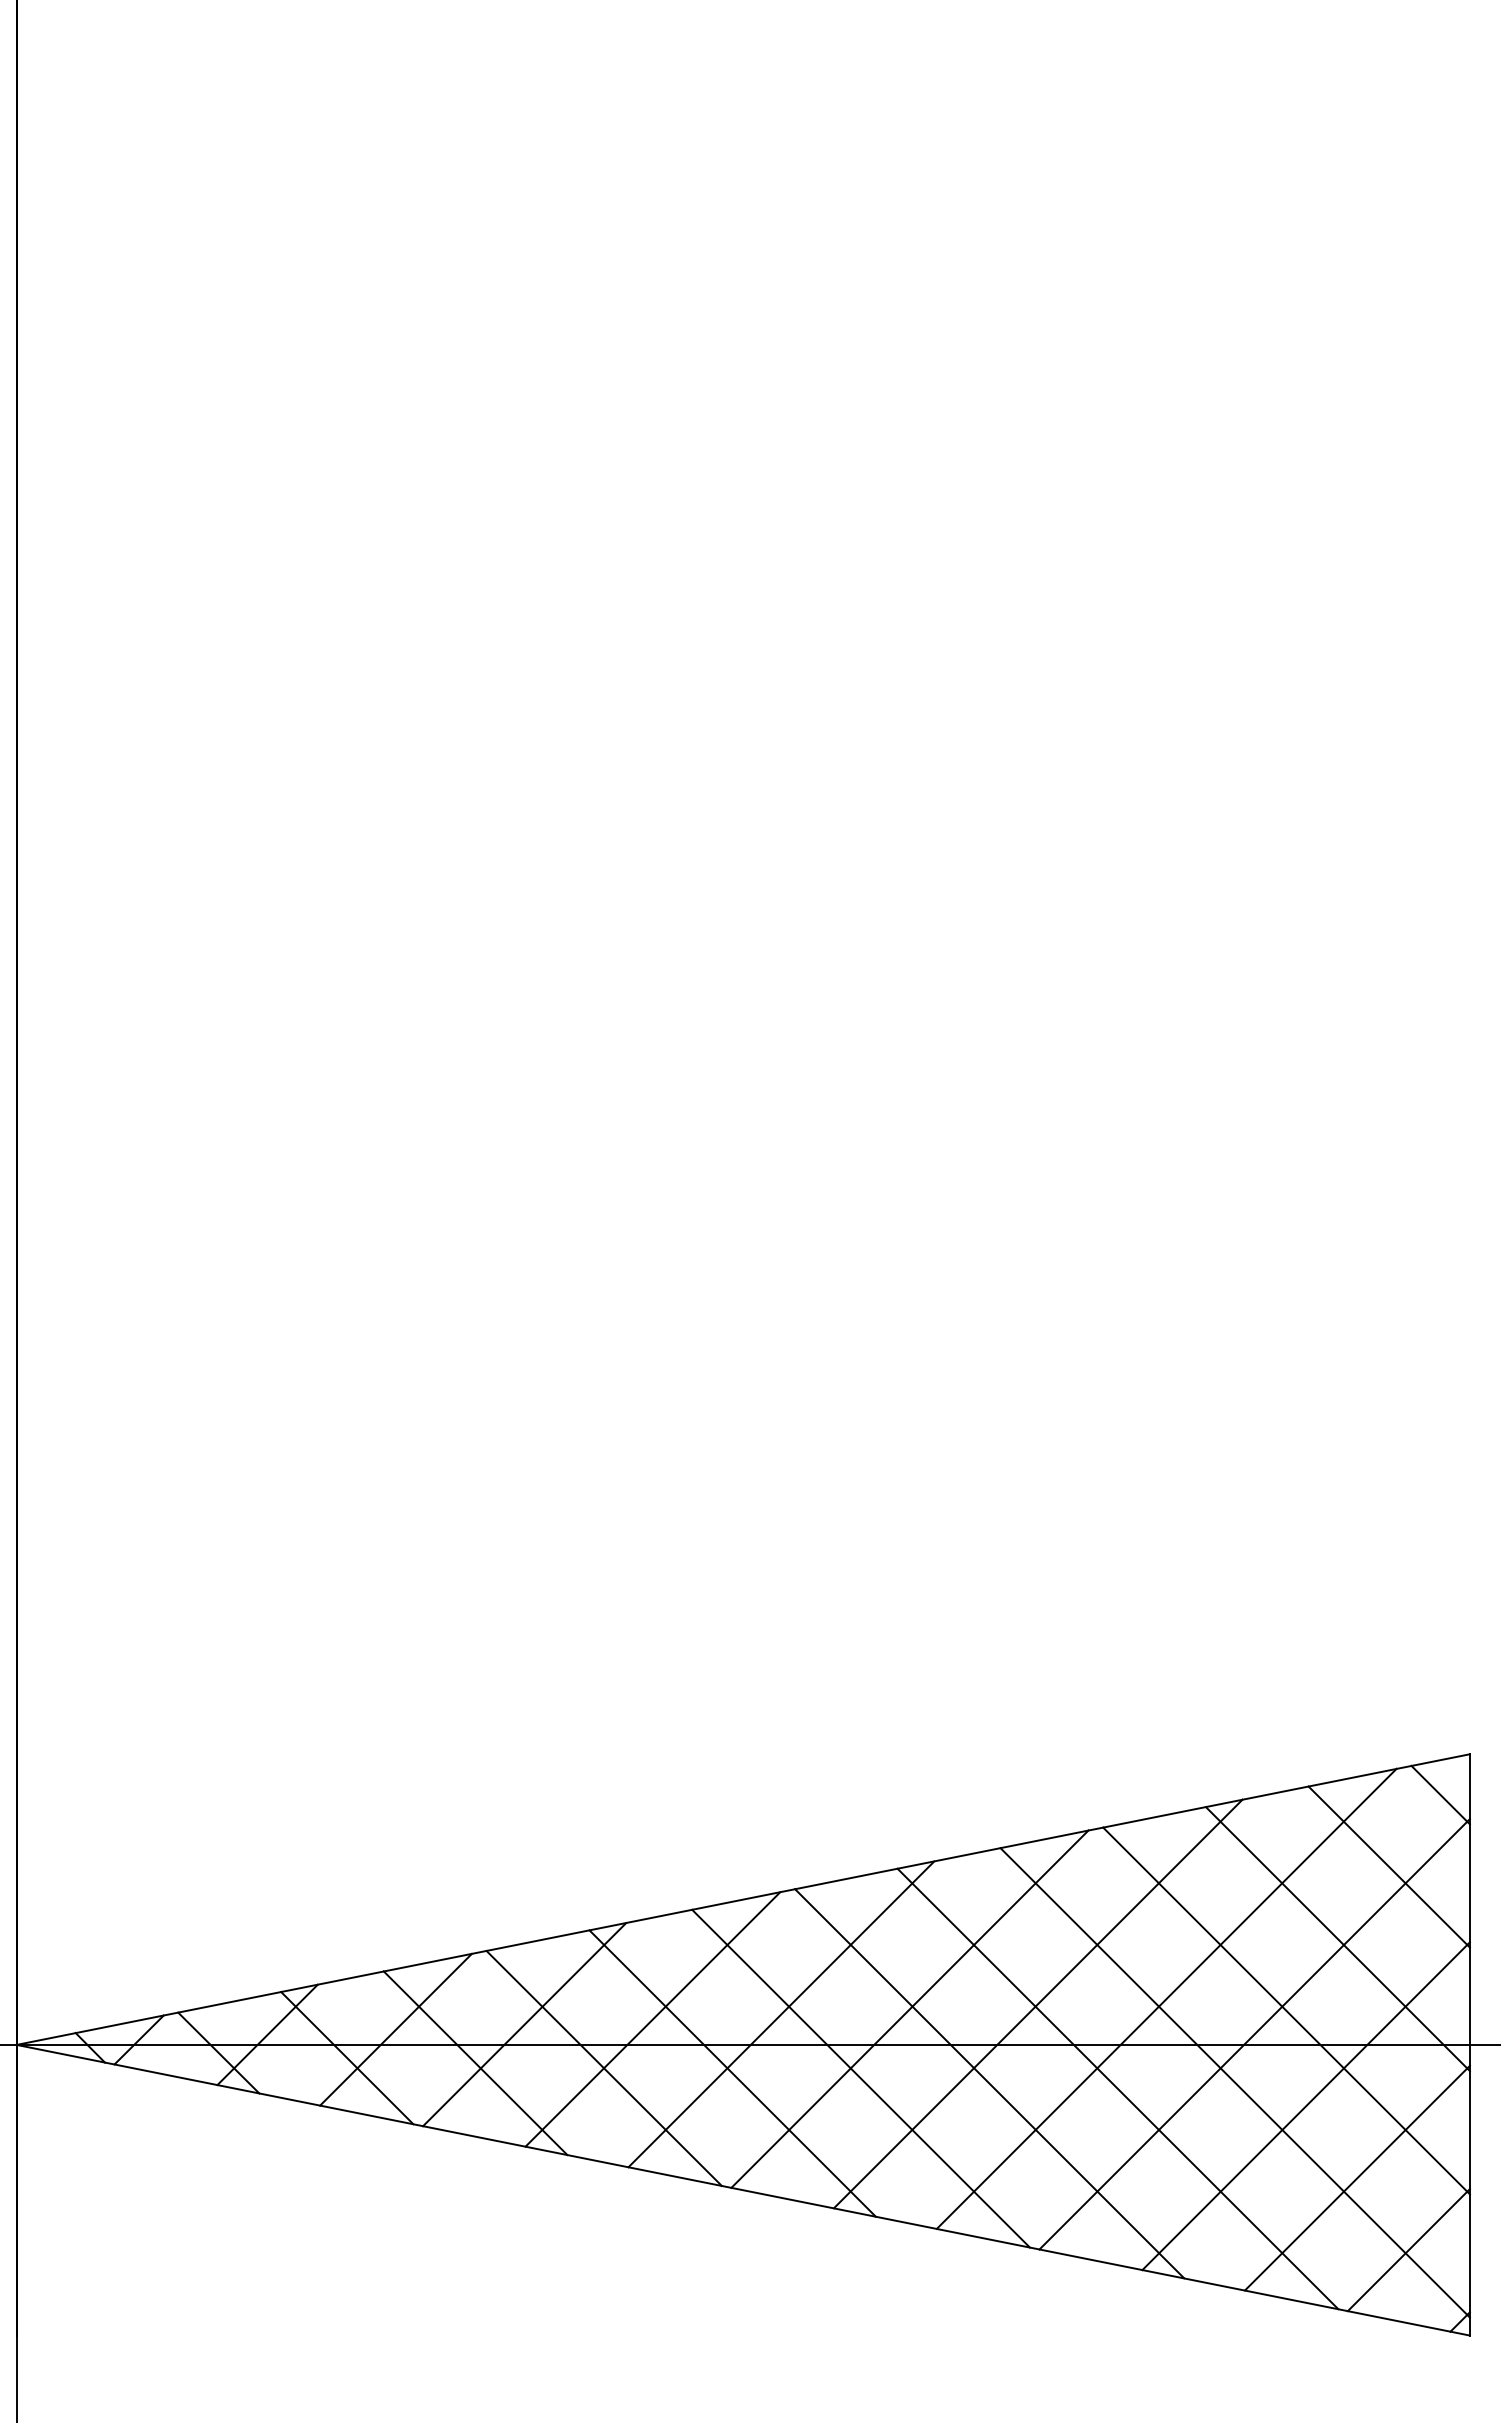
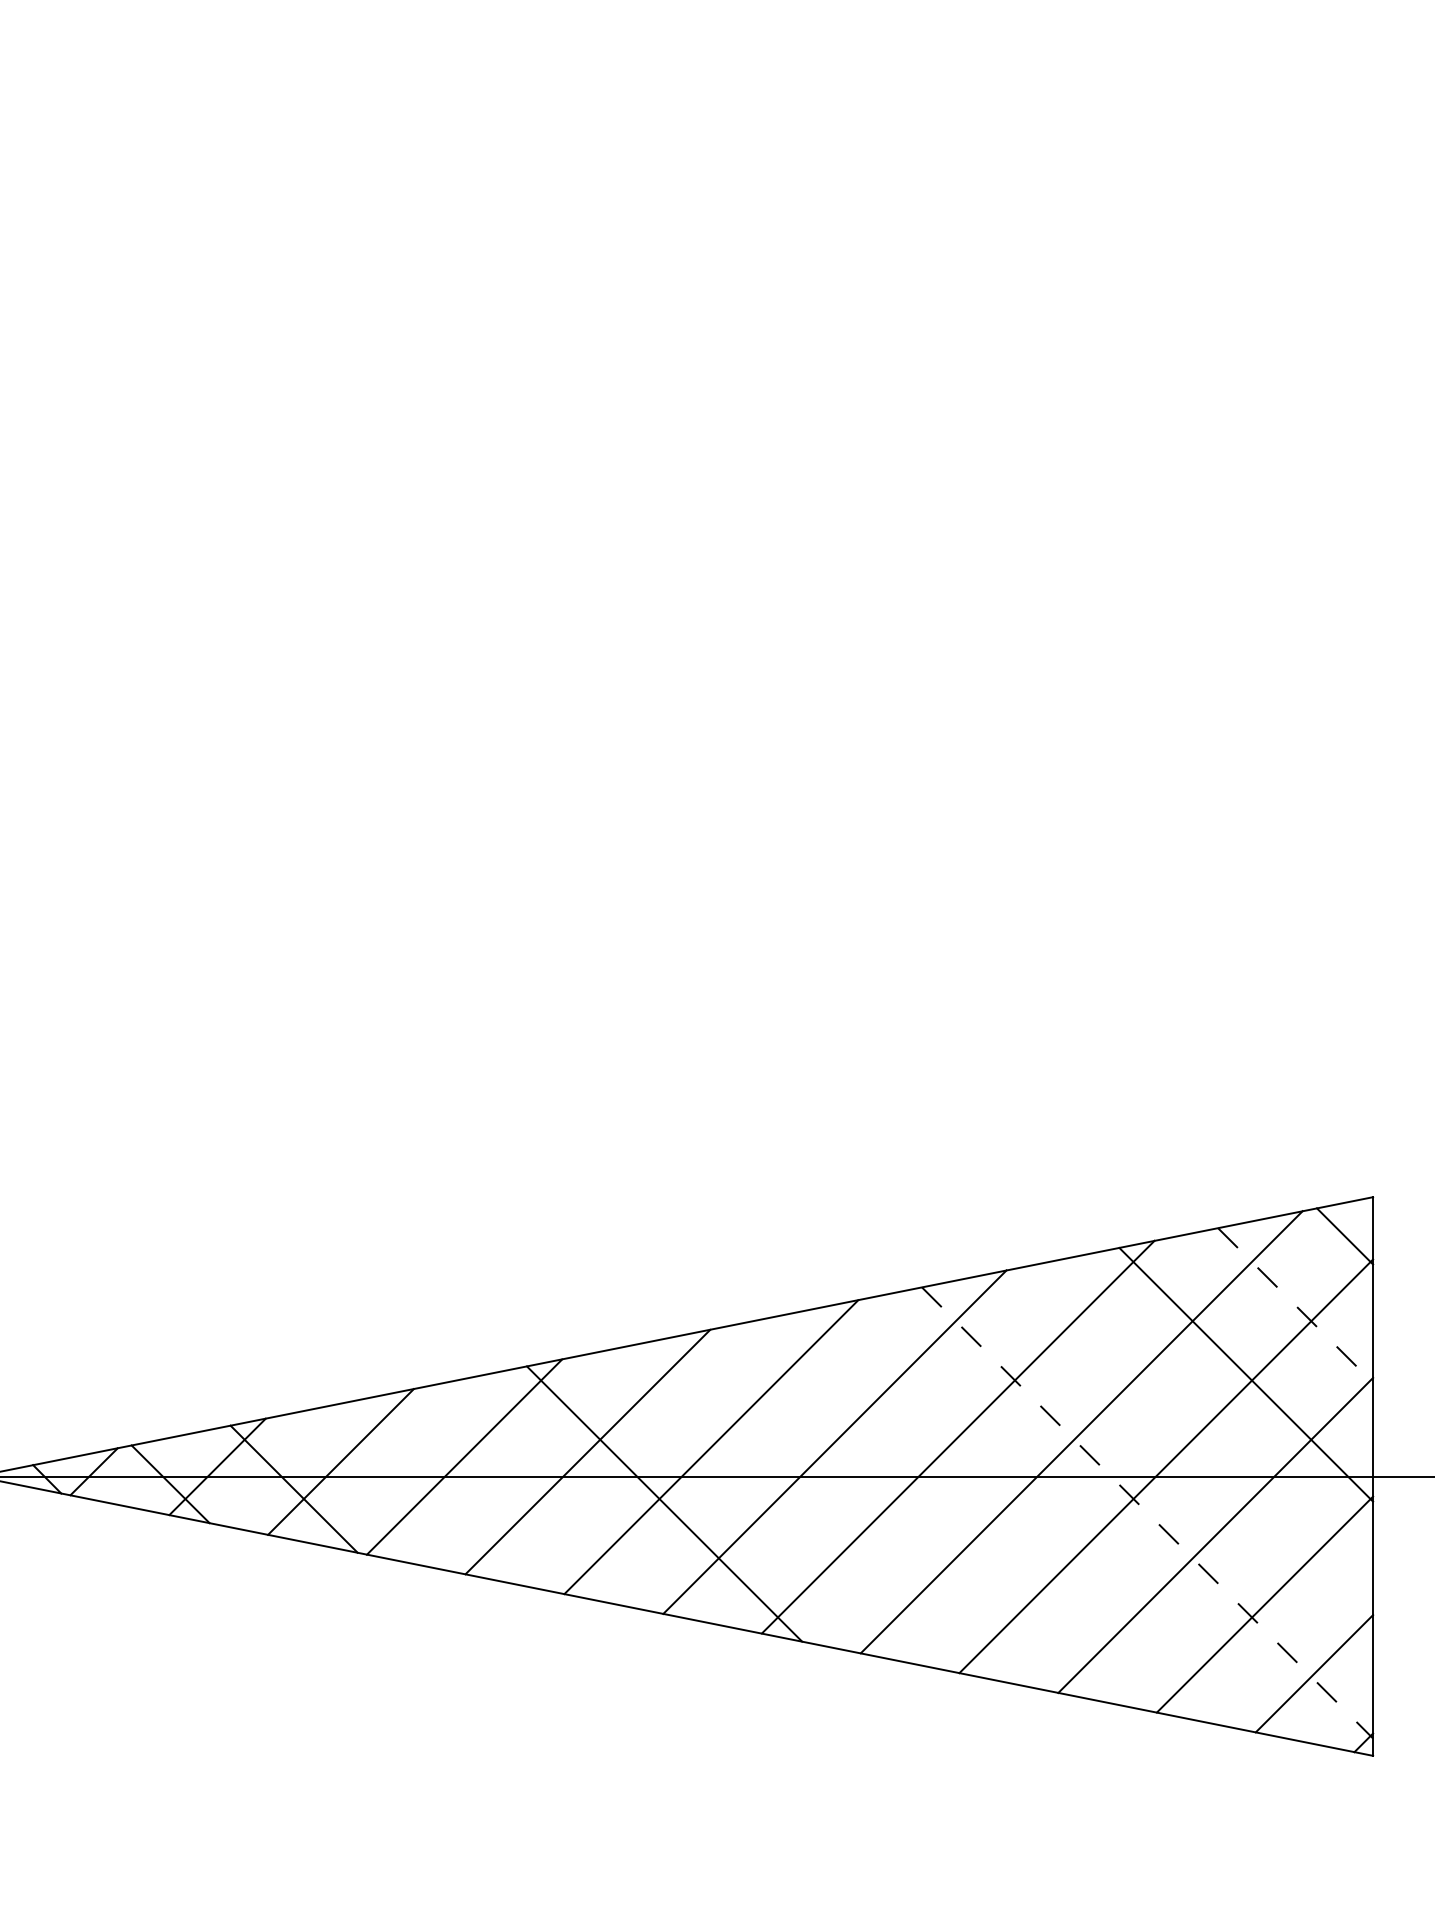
line: (1389, 1867) -> (1295, 1306), solid -> dashed
line: (1286, 2010) -> (1196, 1443), removed
line: (475, 2063) -> (417, 1494), removed
line: (603, 2068) -> (540, 1499), removed
line: (860, 2078) -> (787, 1508), removed
line: (1235, 2082) -> (1147, 1512), solid -> dashed
line: (989, 2083) -> (911, 1513), removed
line: (1117, 2088) -> (1034, 1518), removed

